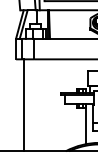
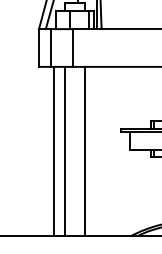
line: (30, 105) -> (65, 151), added
line: (40, 105) -> (84, 151), added

